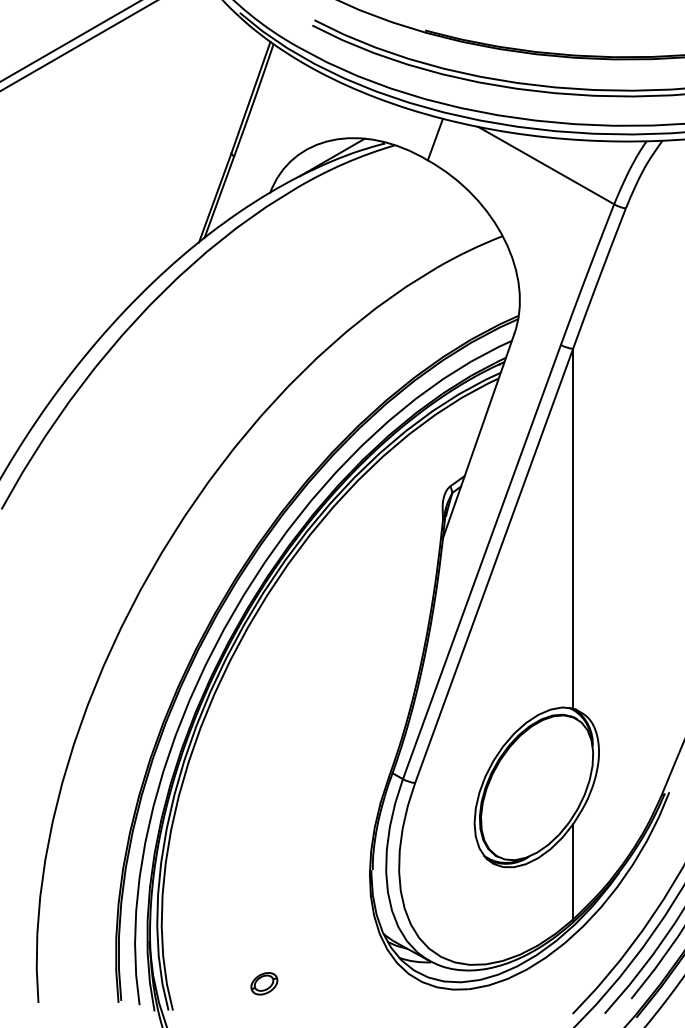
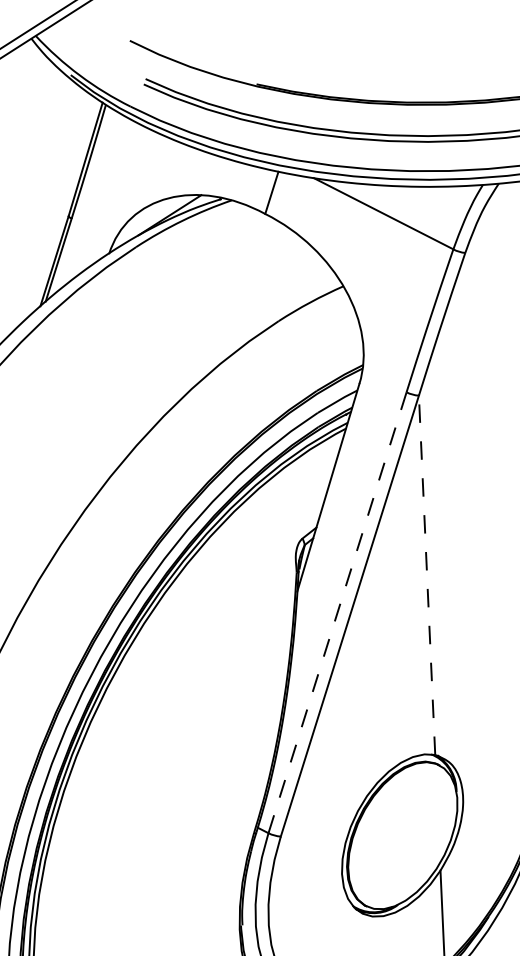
line: (573, 528) -> (427, 575), solid -> dashed
line: (481, 562) -> (337, 613), solid -> dashed

